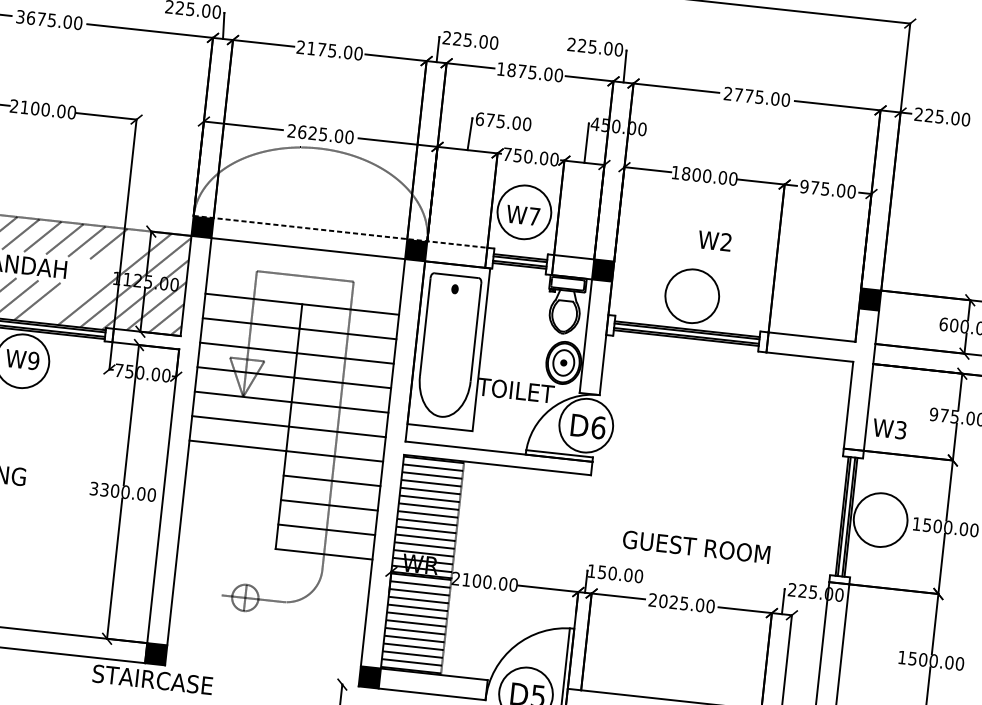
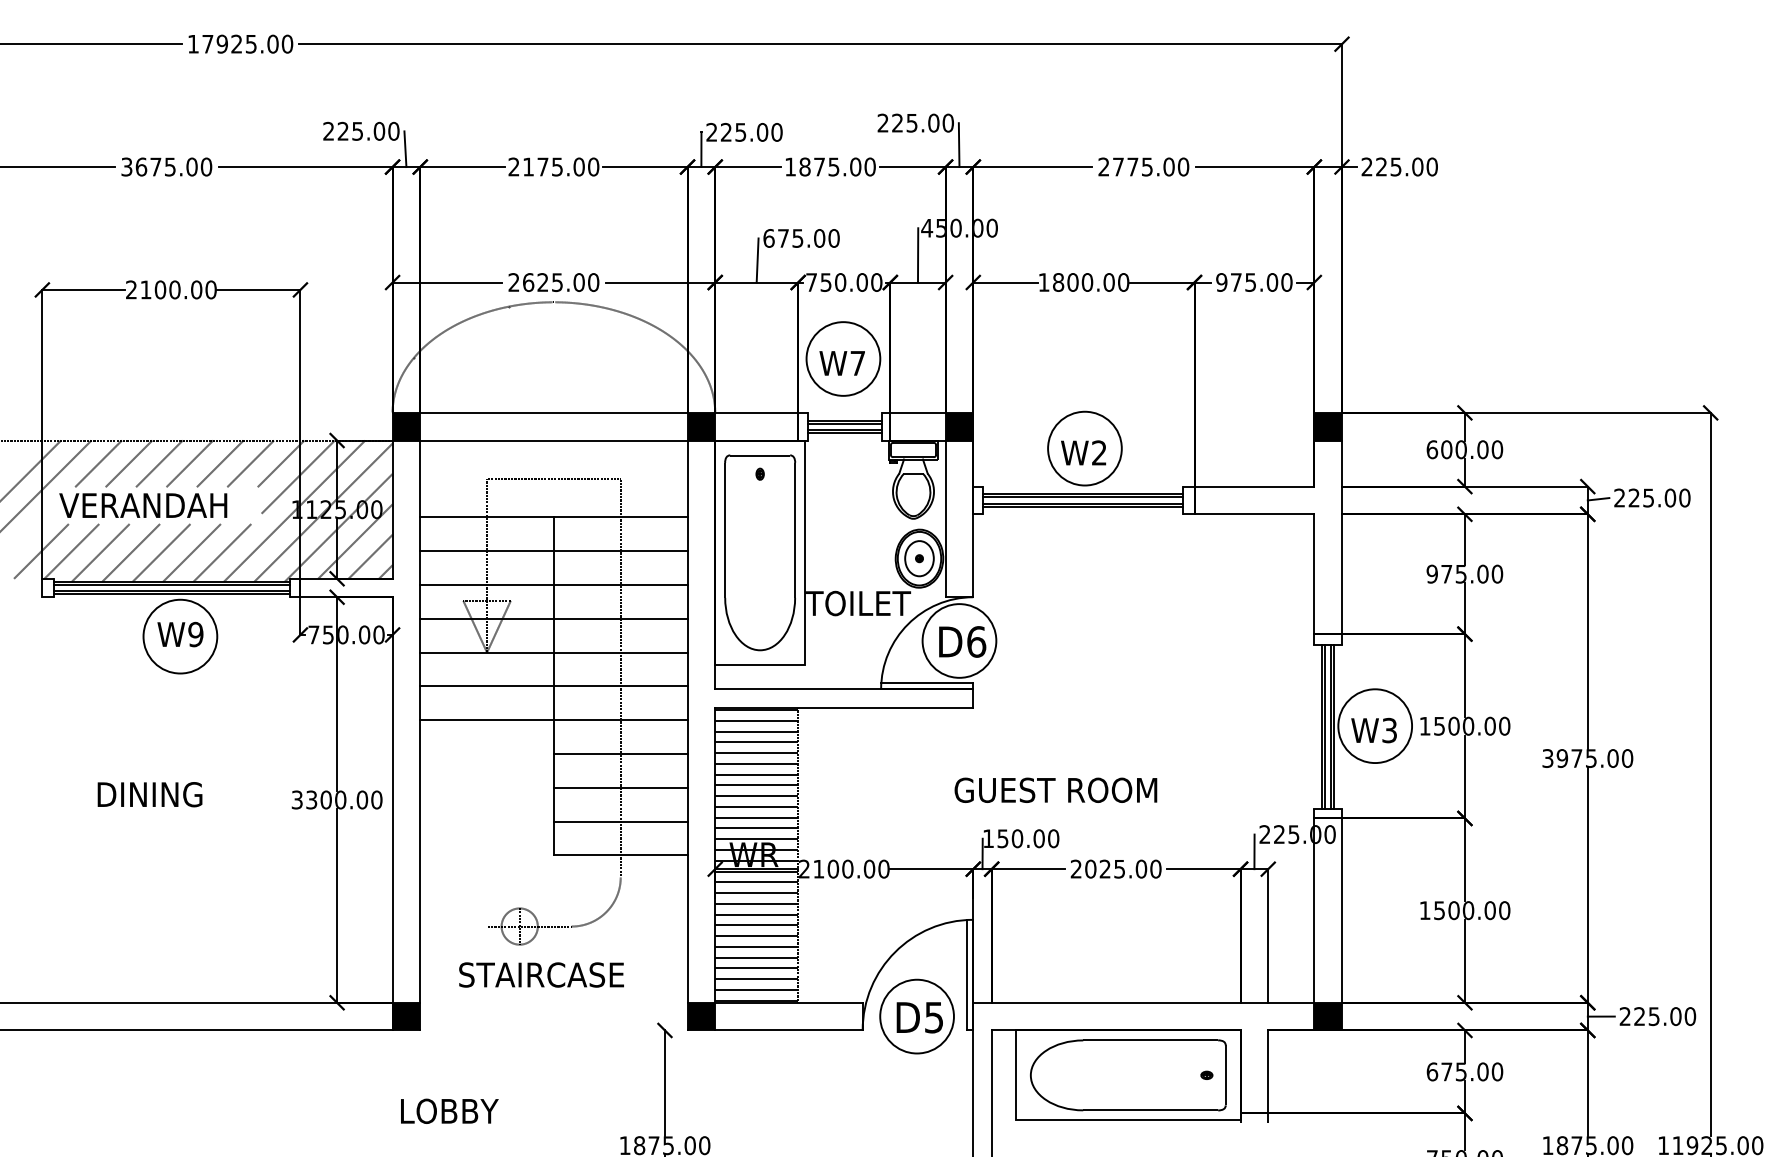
line: (340, 231) -> (595, 412), dashed -> solid
text: (714, 240) -> (1083, 452), moved
line: (119, 254) -> (297, 476), added
line: (59, 303) -> (222, 552), added
text: (889, 428) -> (1373, 730), moved
text: (696, 546) -> (1055, 789), moved
text: (152, 679) -> (541, 974), moved

